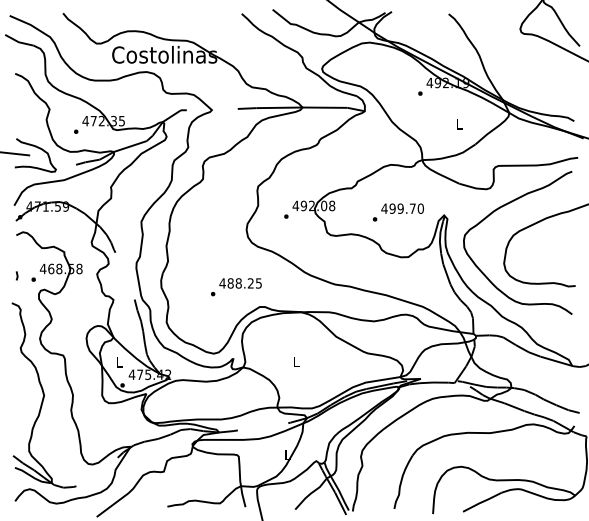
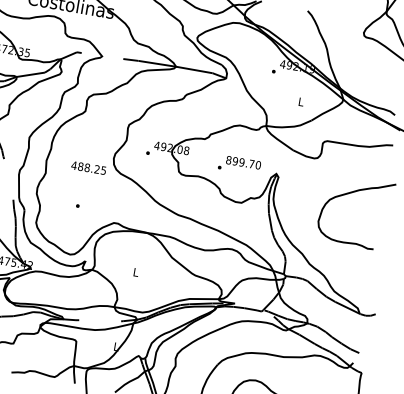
text: (384, 208) -> (228, 160), 499.70 -> 899.70
curve: (497, 210) -> (320, 177), removed
text: (240, 283) -> (88, 168), moved

